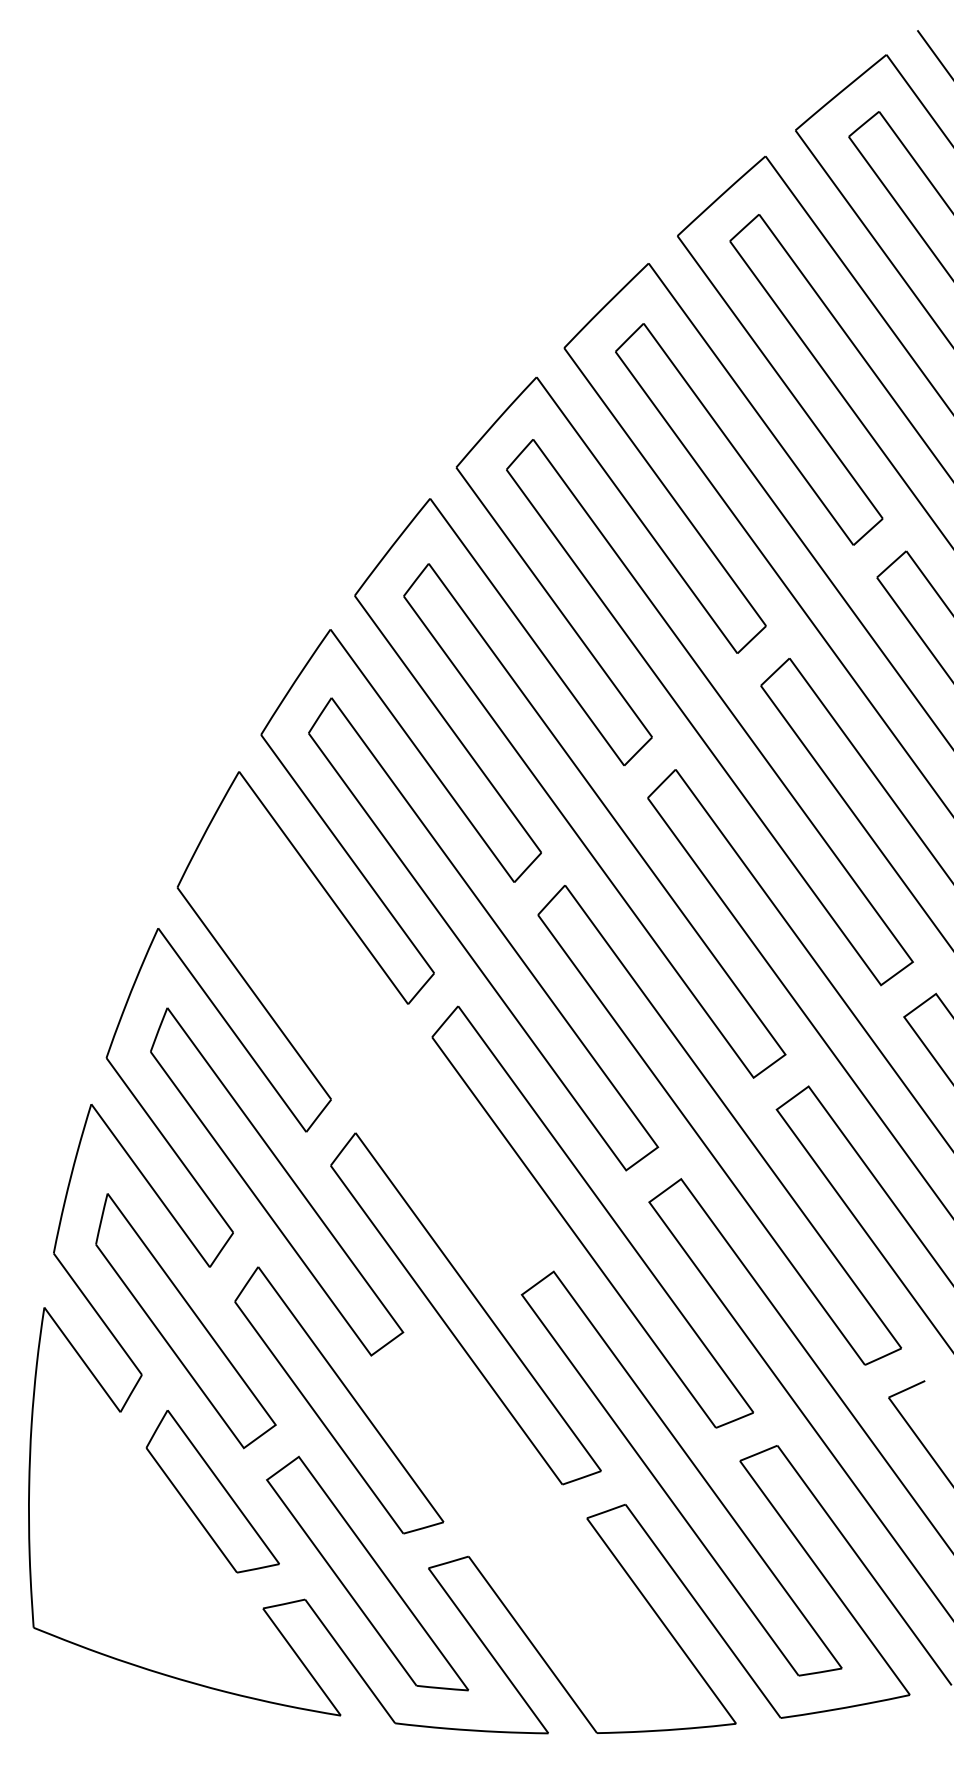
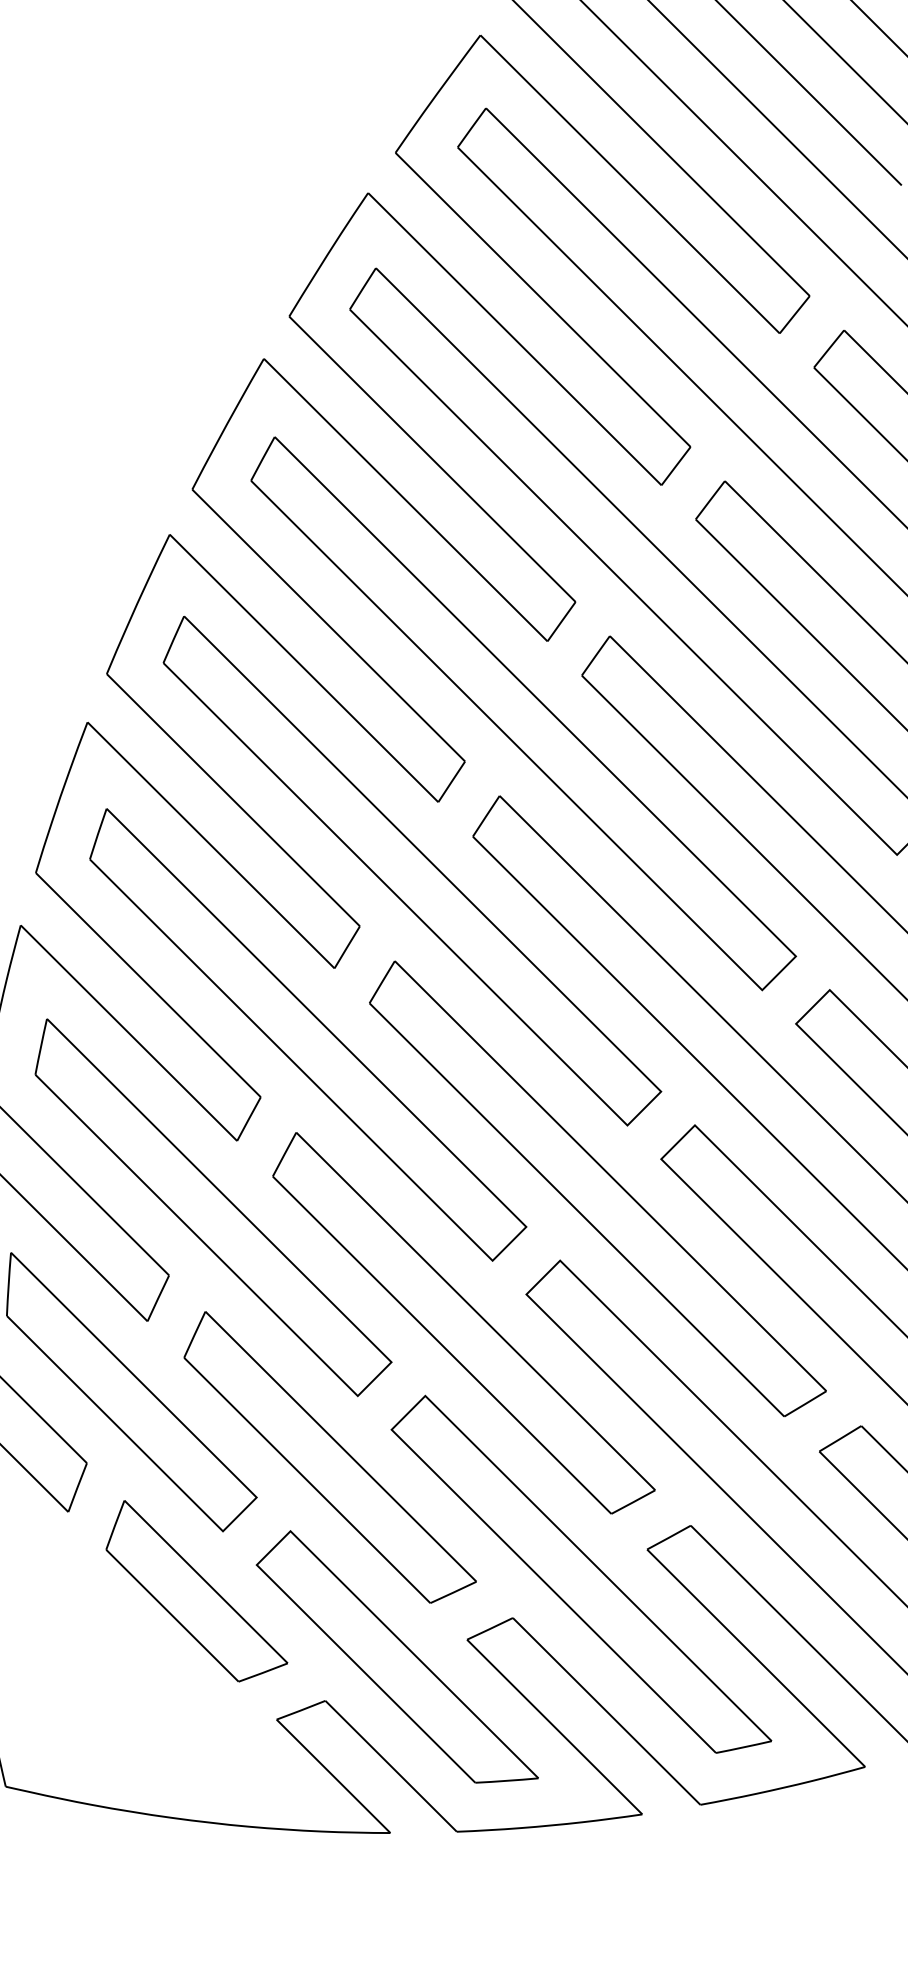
part: (376, 1053) -> (306, 1033), added
part: (528, 1528) -> (579, 1572), added

